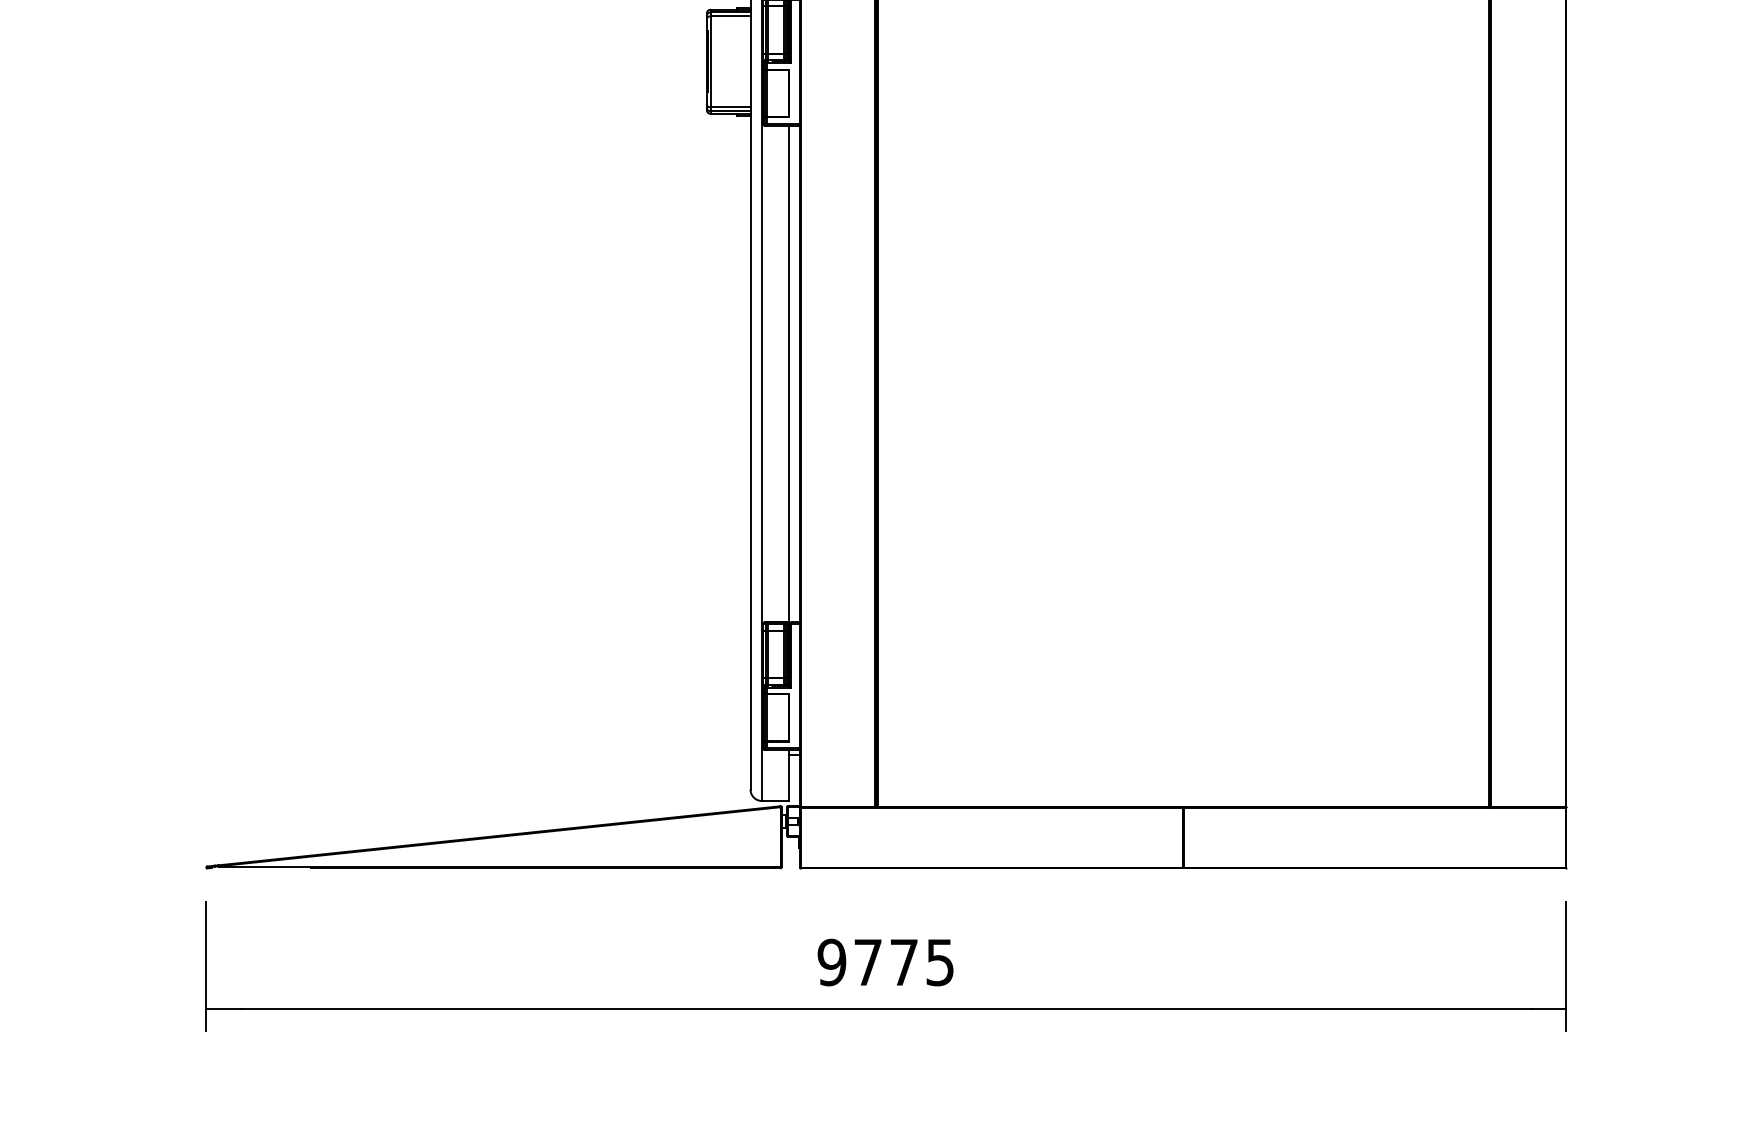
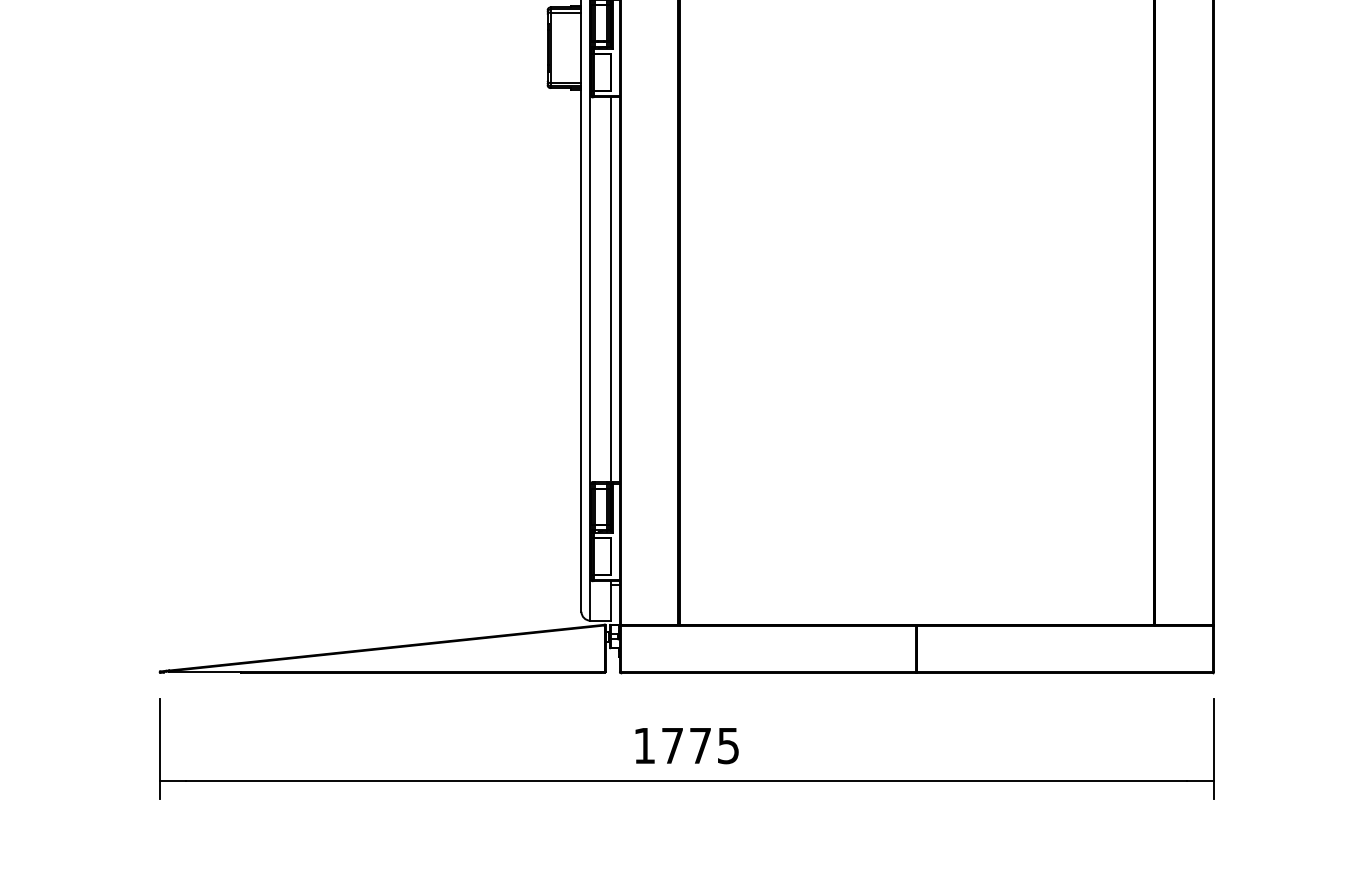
text: (831, 962) -> (644, 745), 9775 -> 1775

